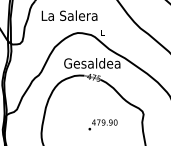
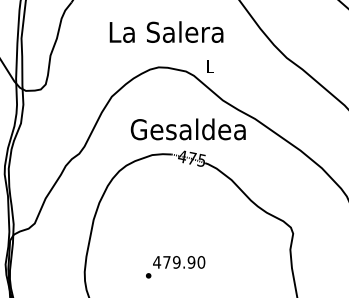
text: (69, 15) -> (166, 31), moved
text: (102, 124) -> (174, 266), moved

